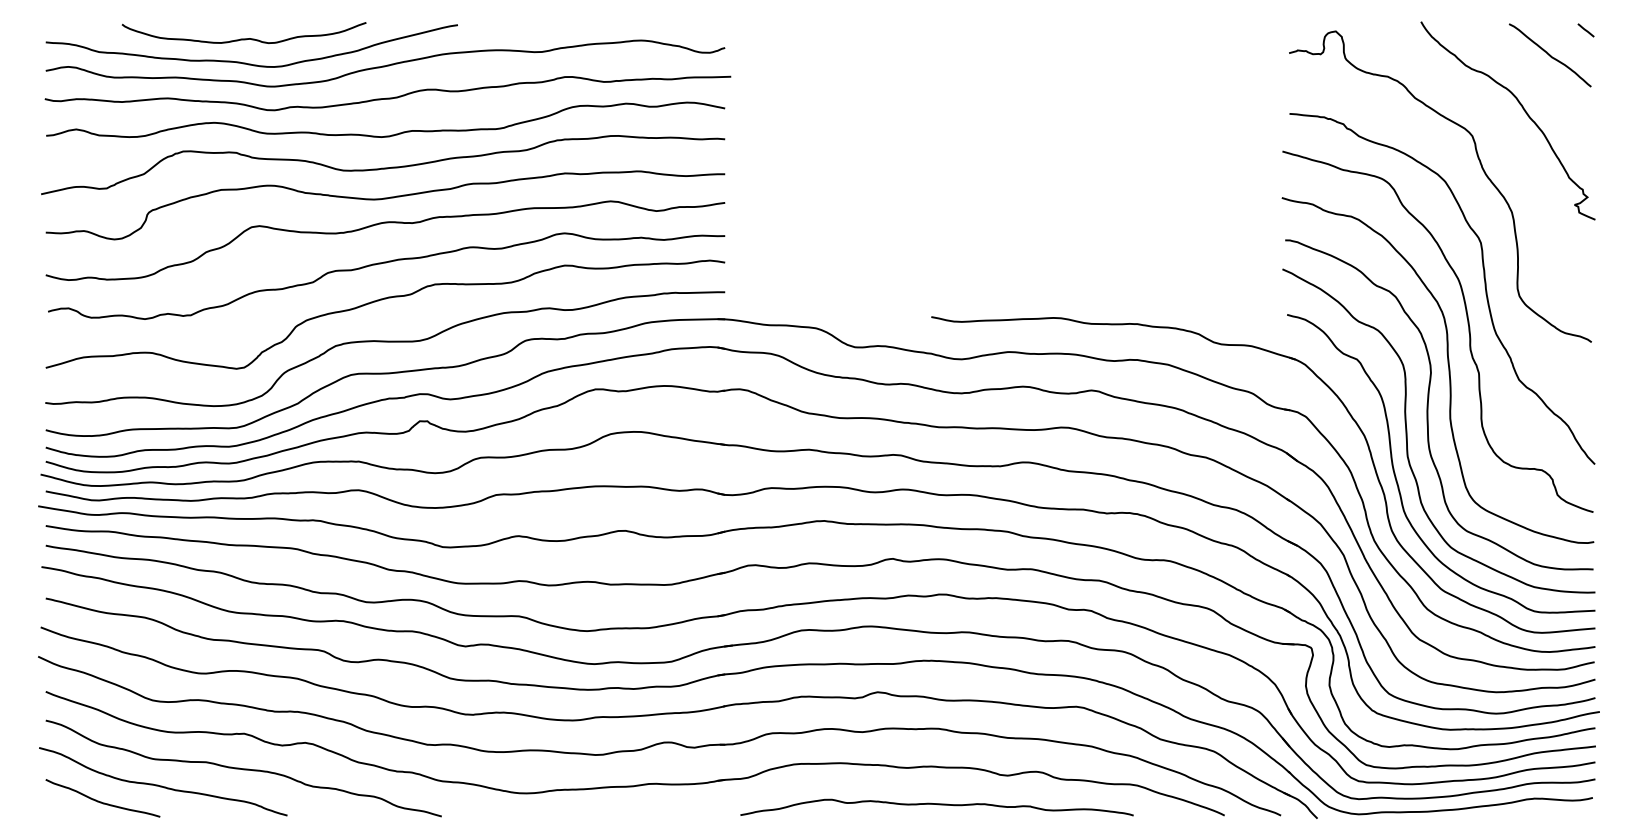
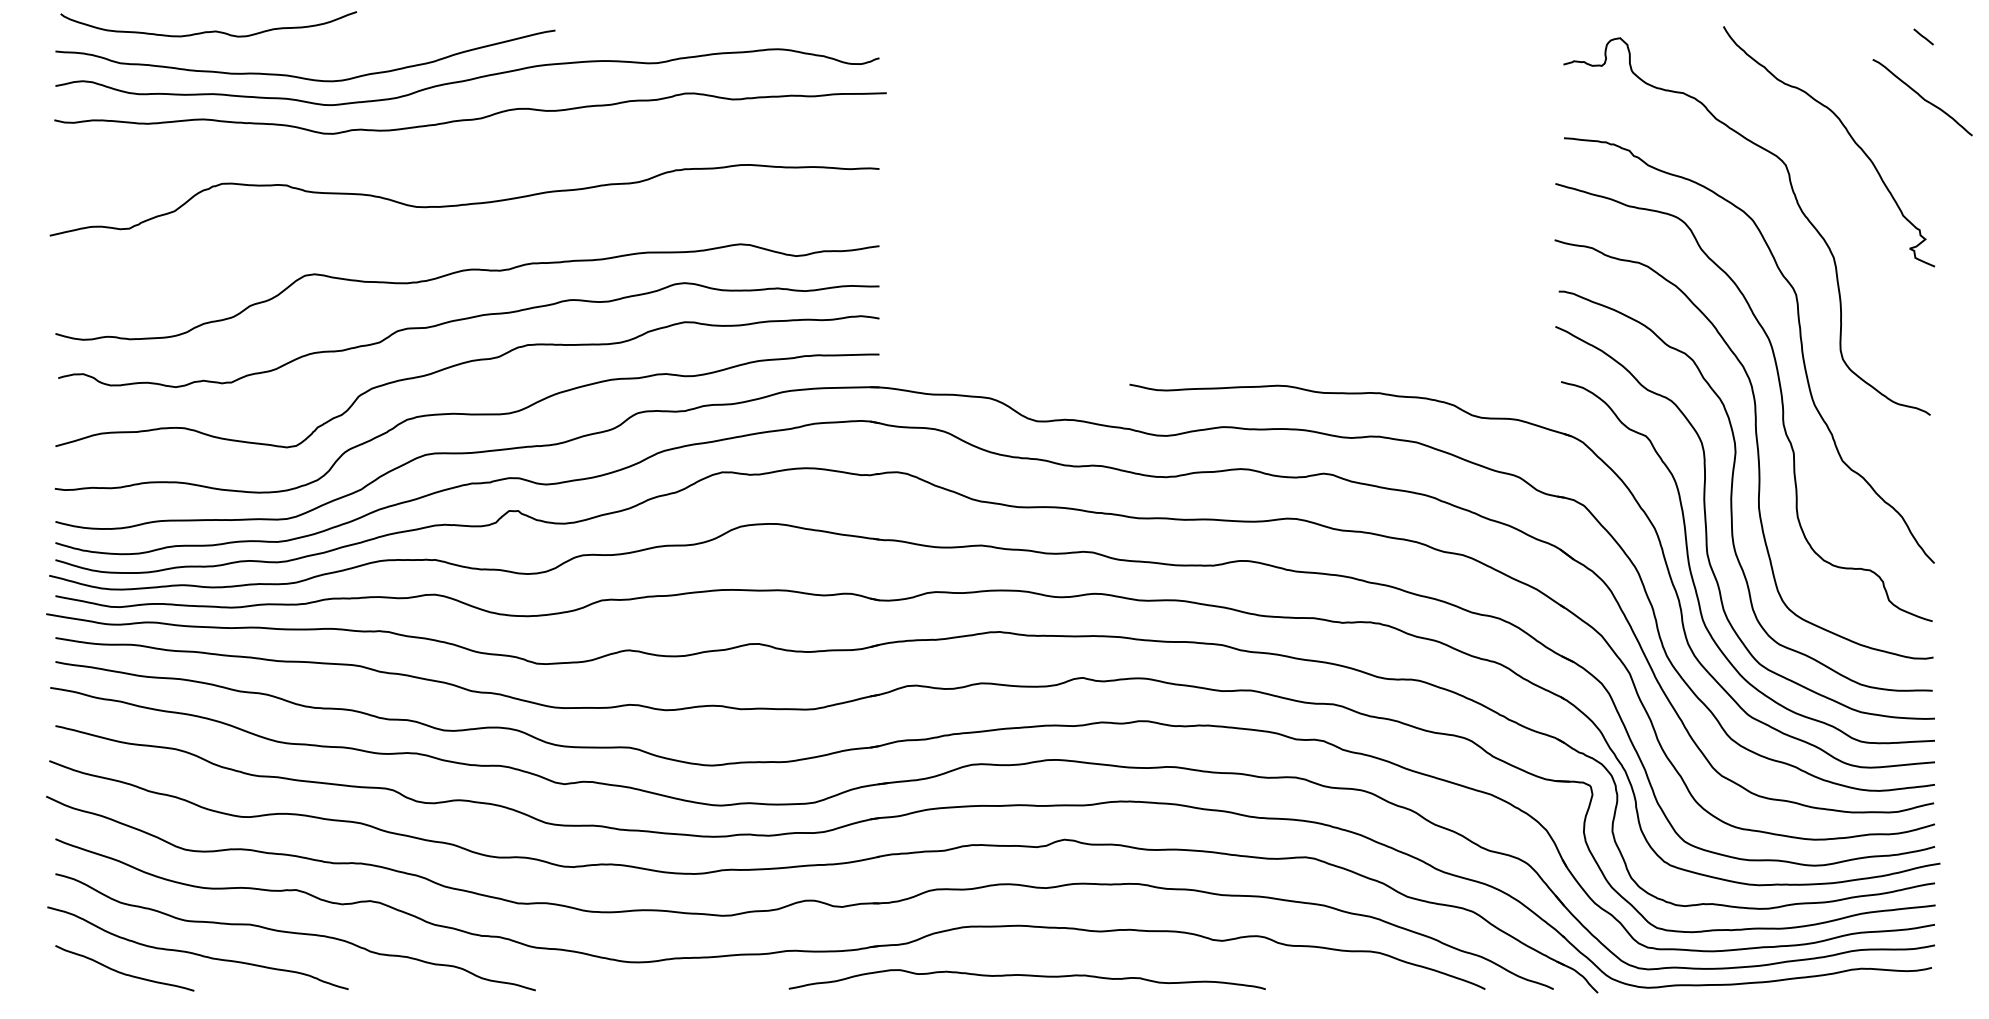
curve: (243, 38) -> (207, 31), moved
curve: (1549, 55) -> (1921, 97), moved
curve: (385, 135) -> (467, 164), removed
curve: (385, 199) -> (467, 242), removed
curve: (938, 805) -> (1029, 977), moved

